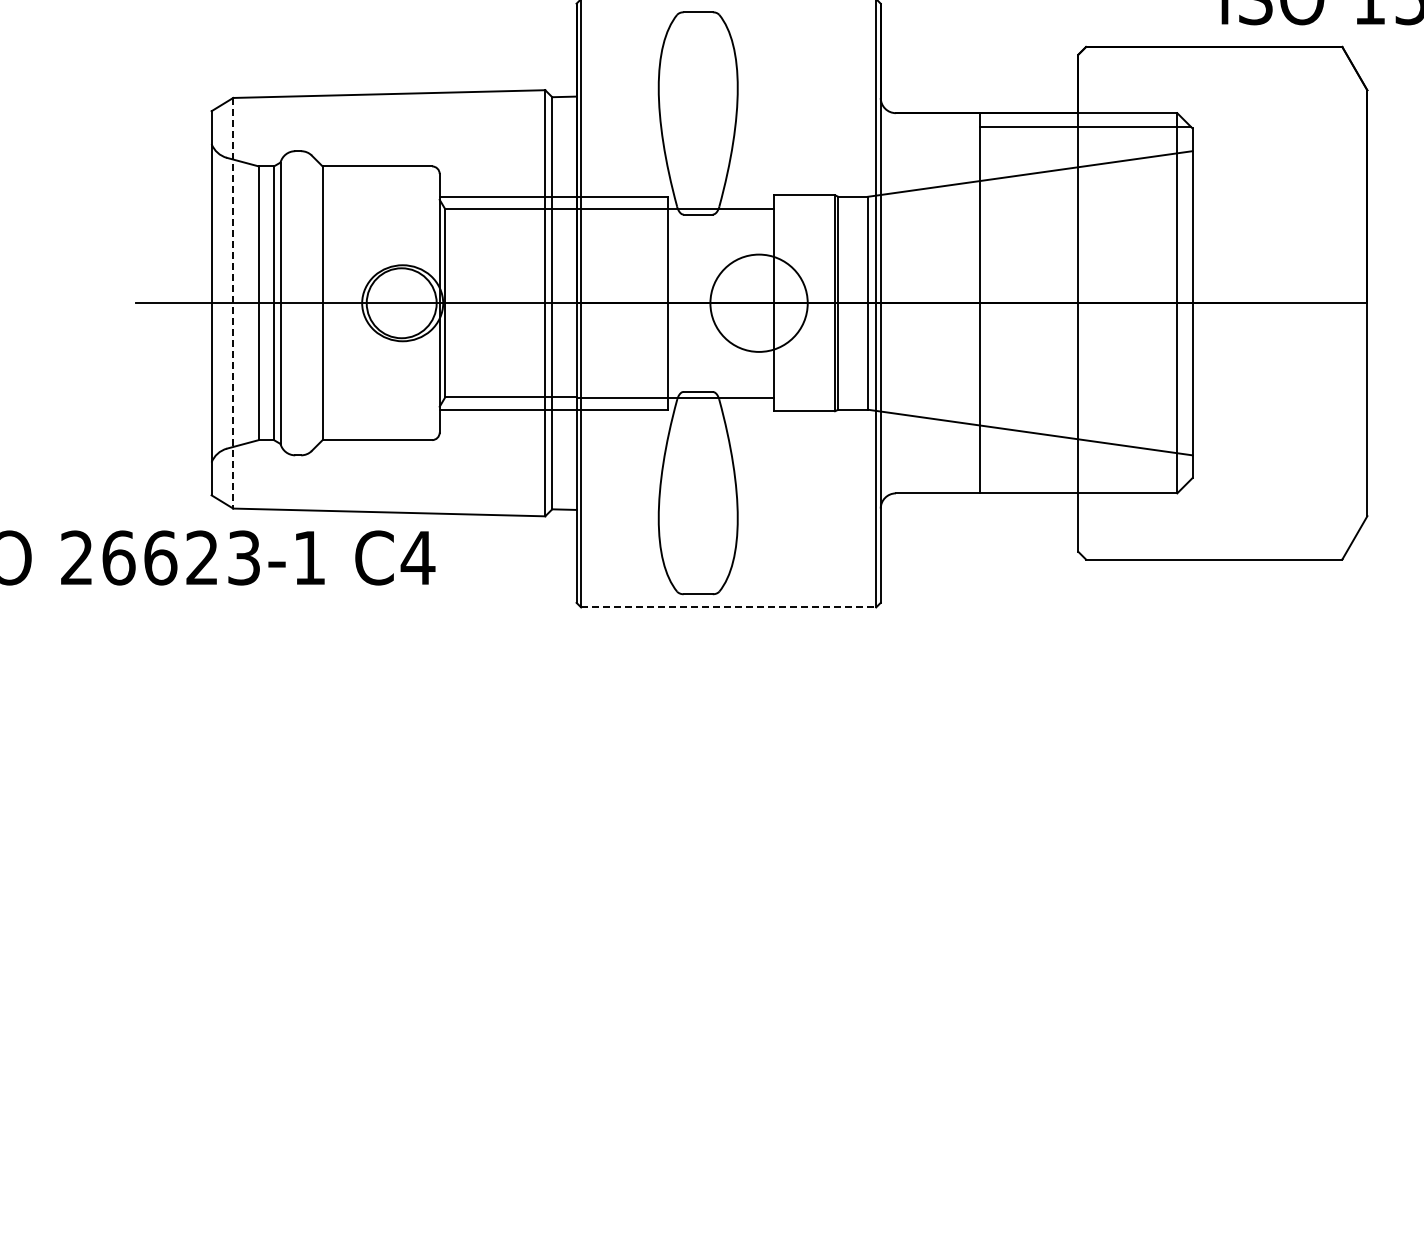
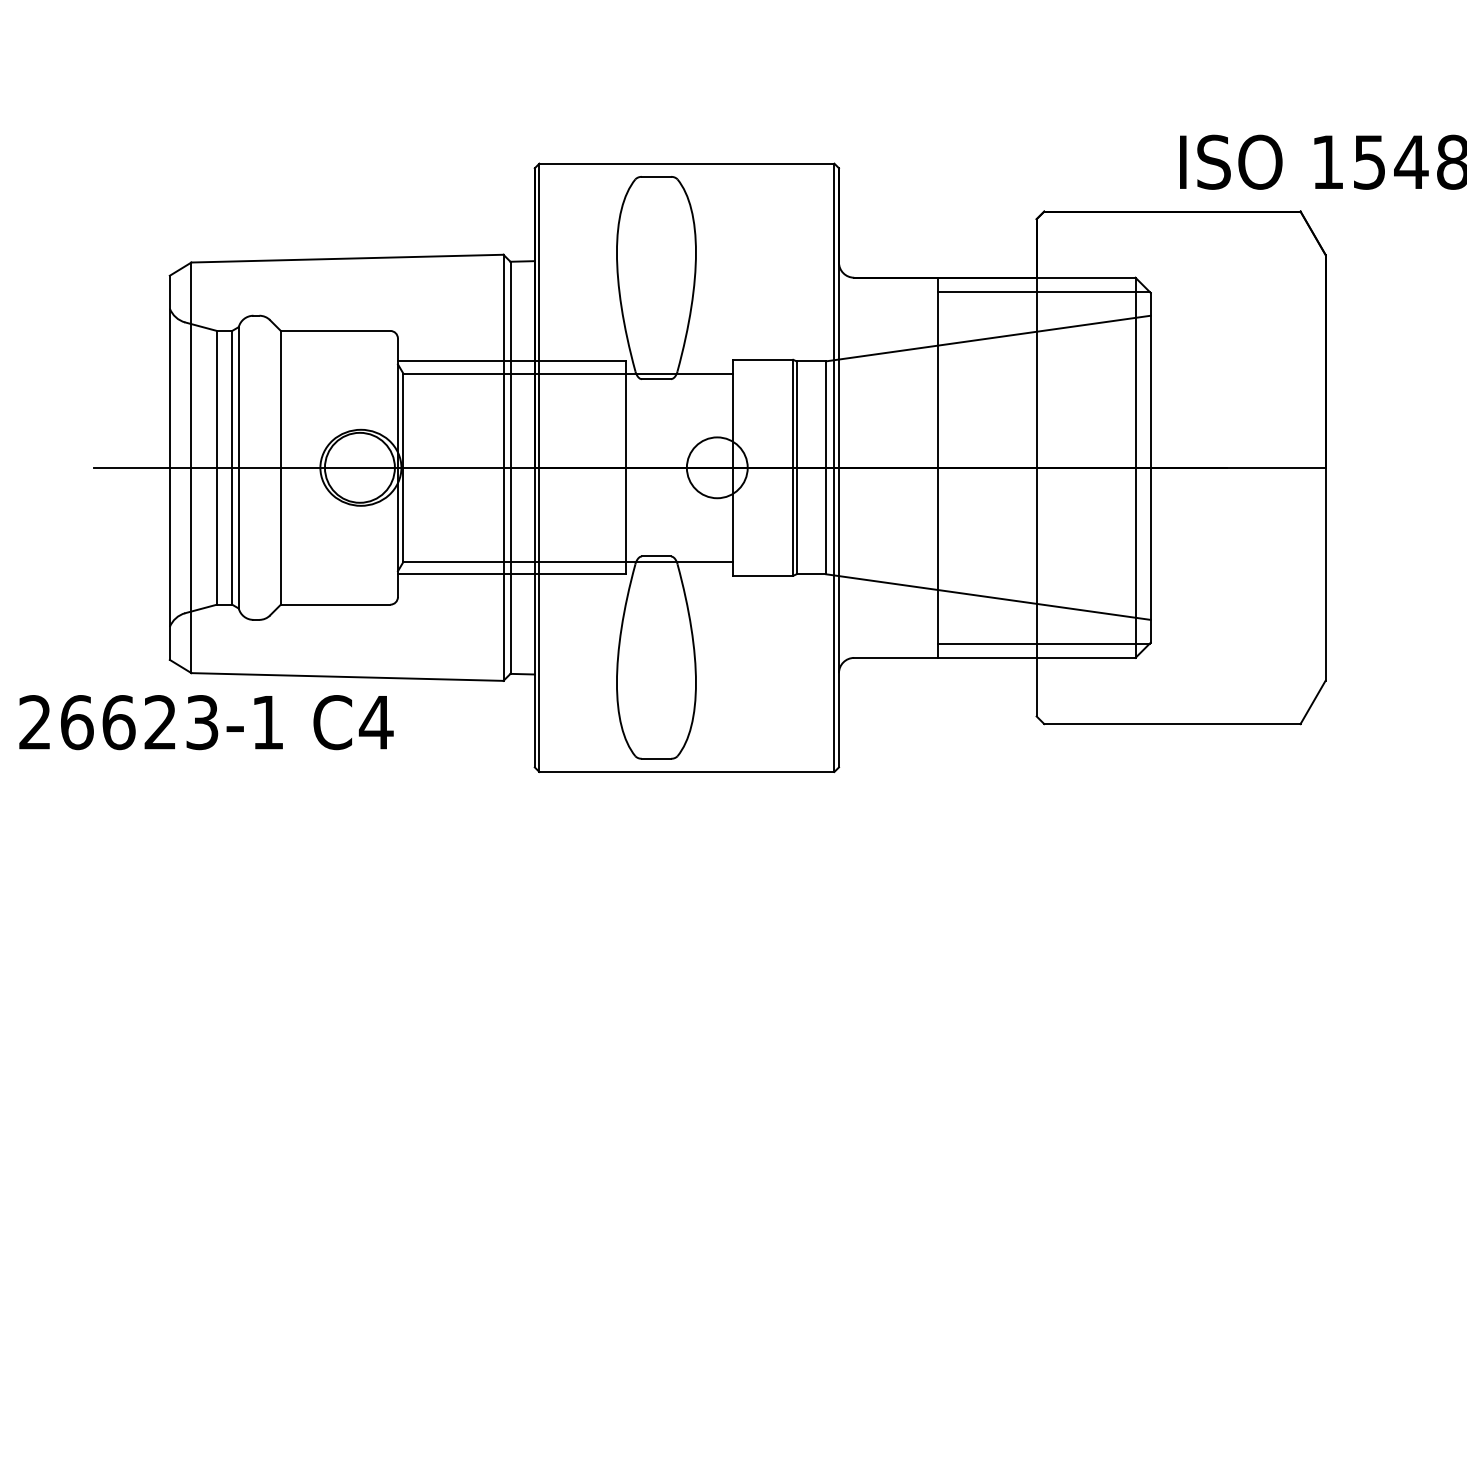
circle: (758, 302) -> (716, 467), size x0.62
line: (233, 303) -> (191, 468), dashed -> solid
line: (1085, 478) -> (1043, 643), added
line: (728, 606) -> (686, 771), dashed -> solid

